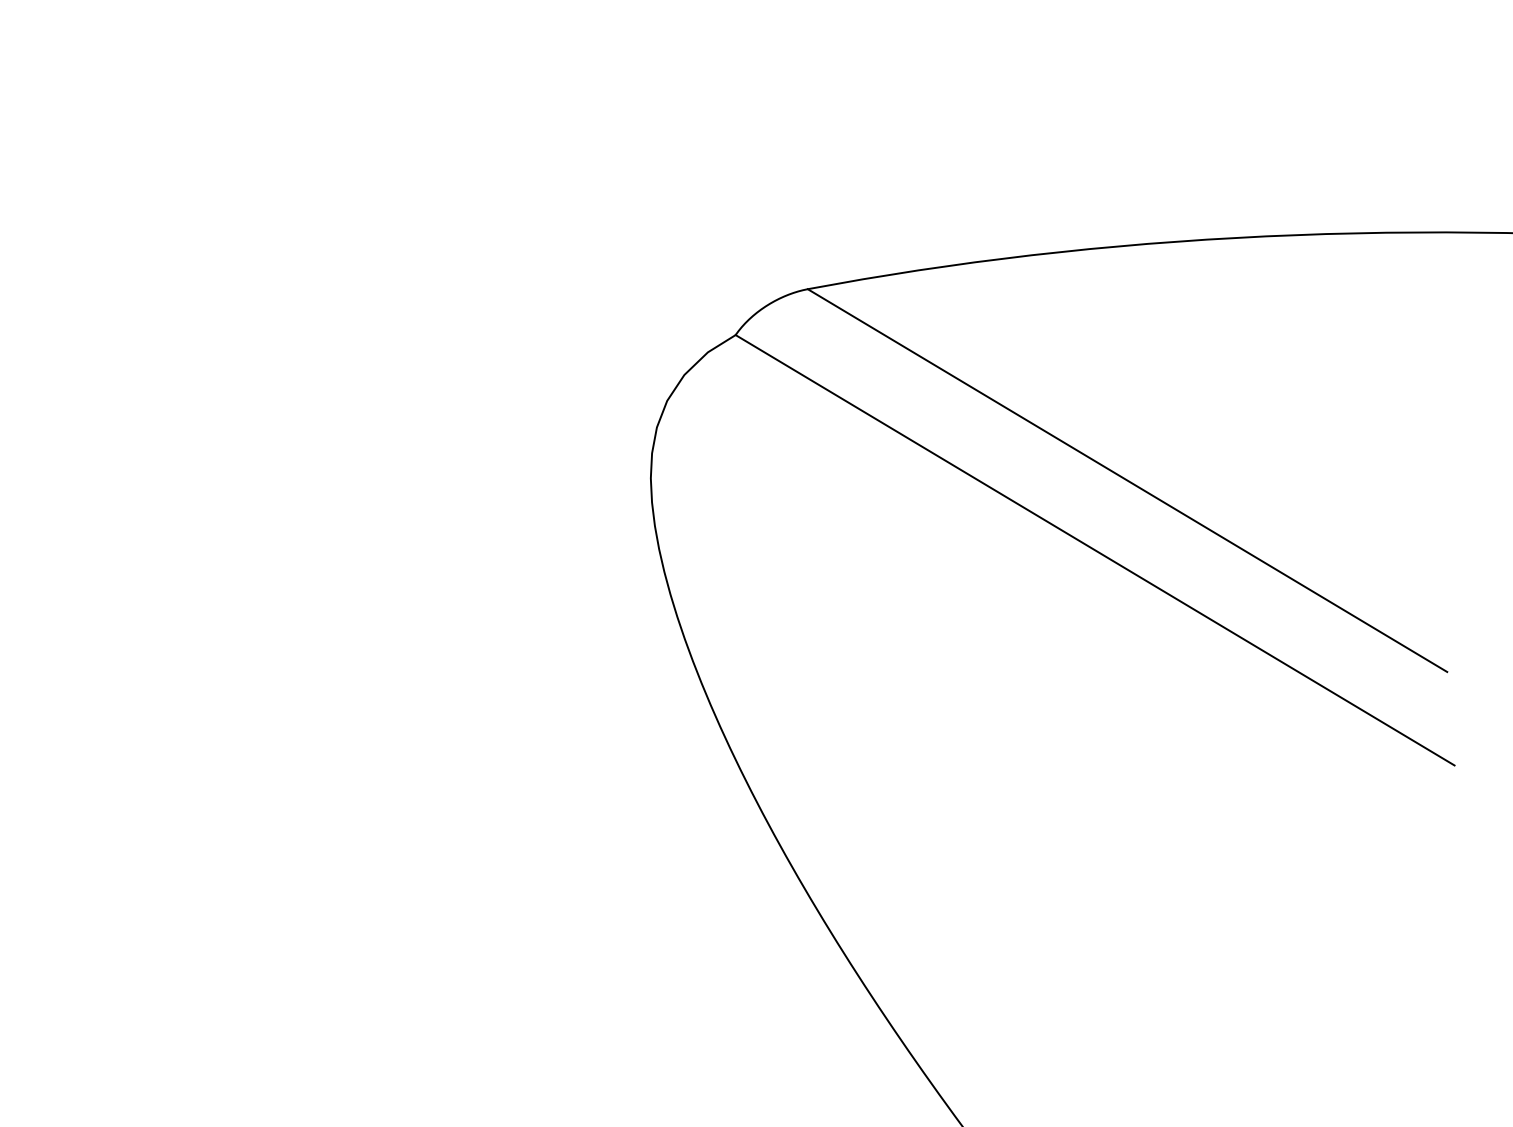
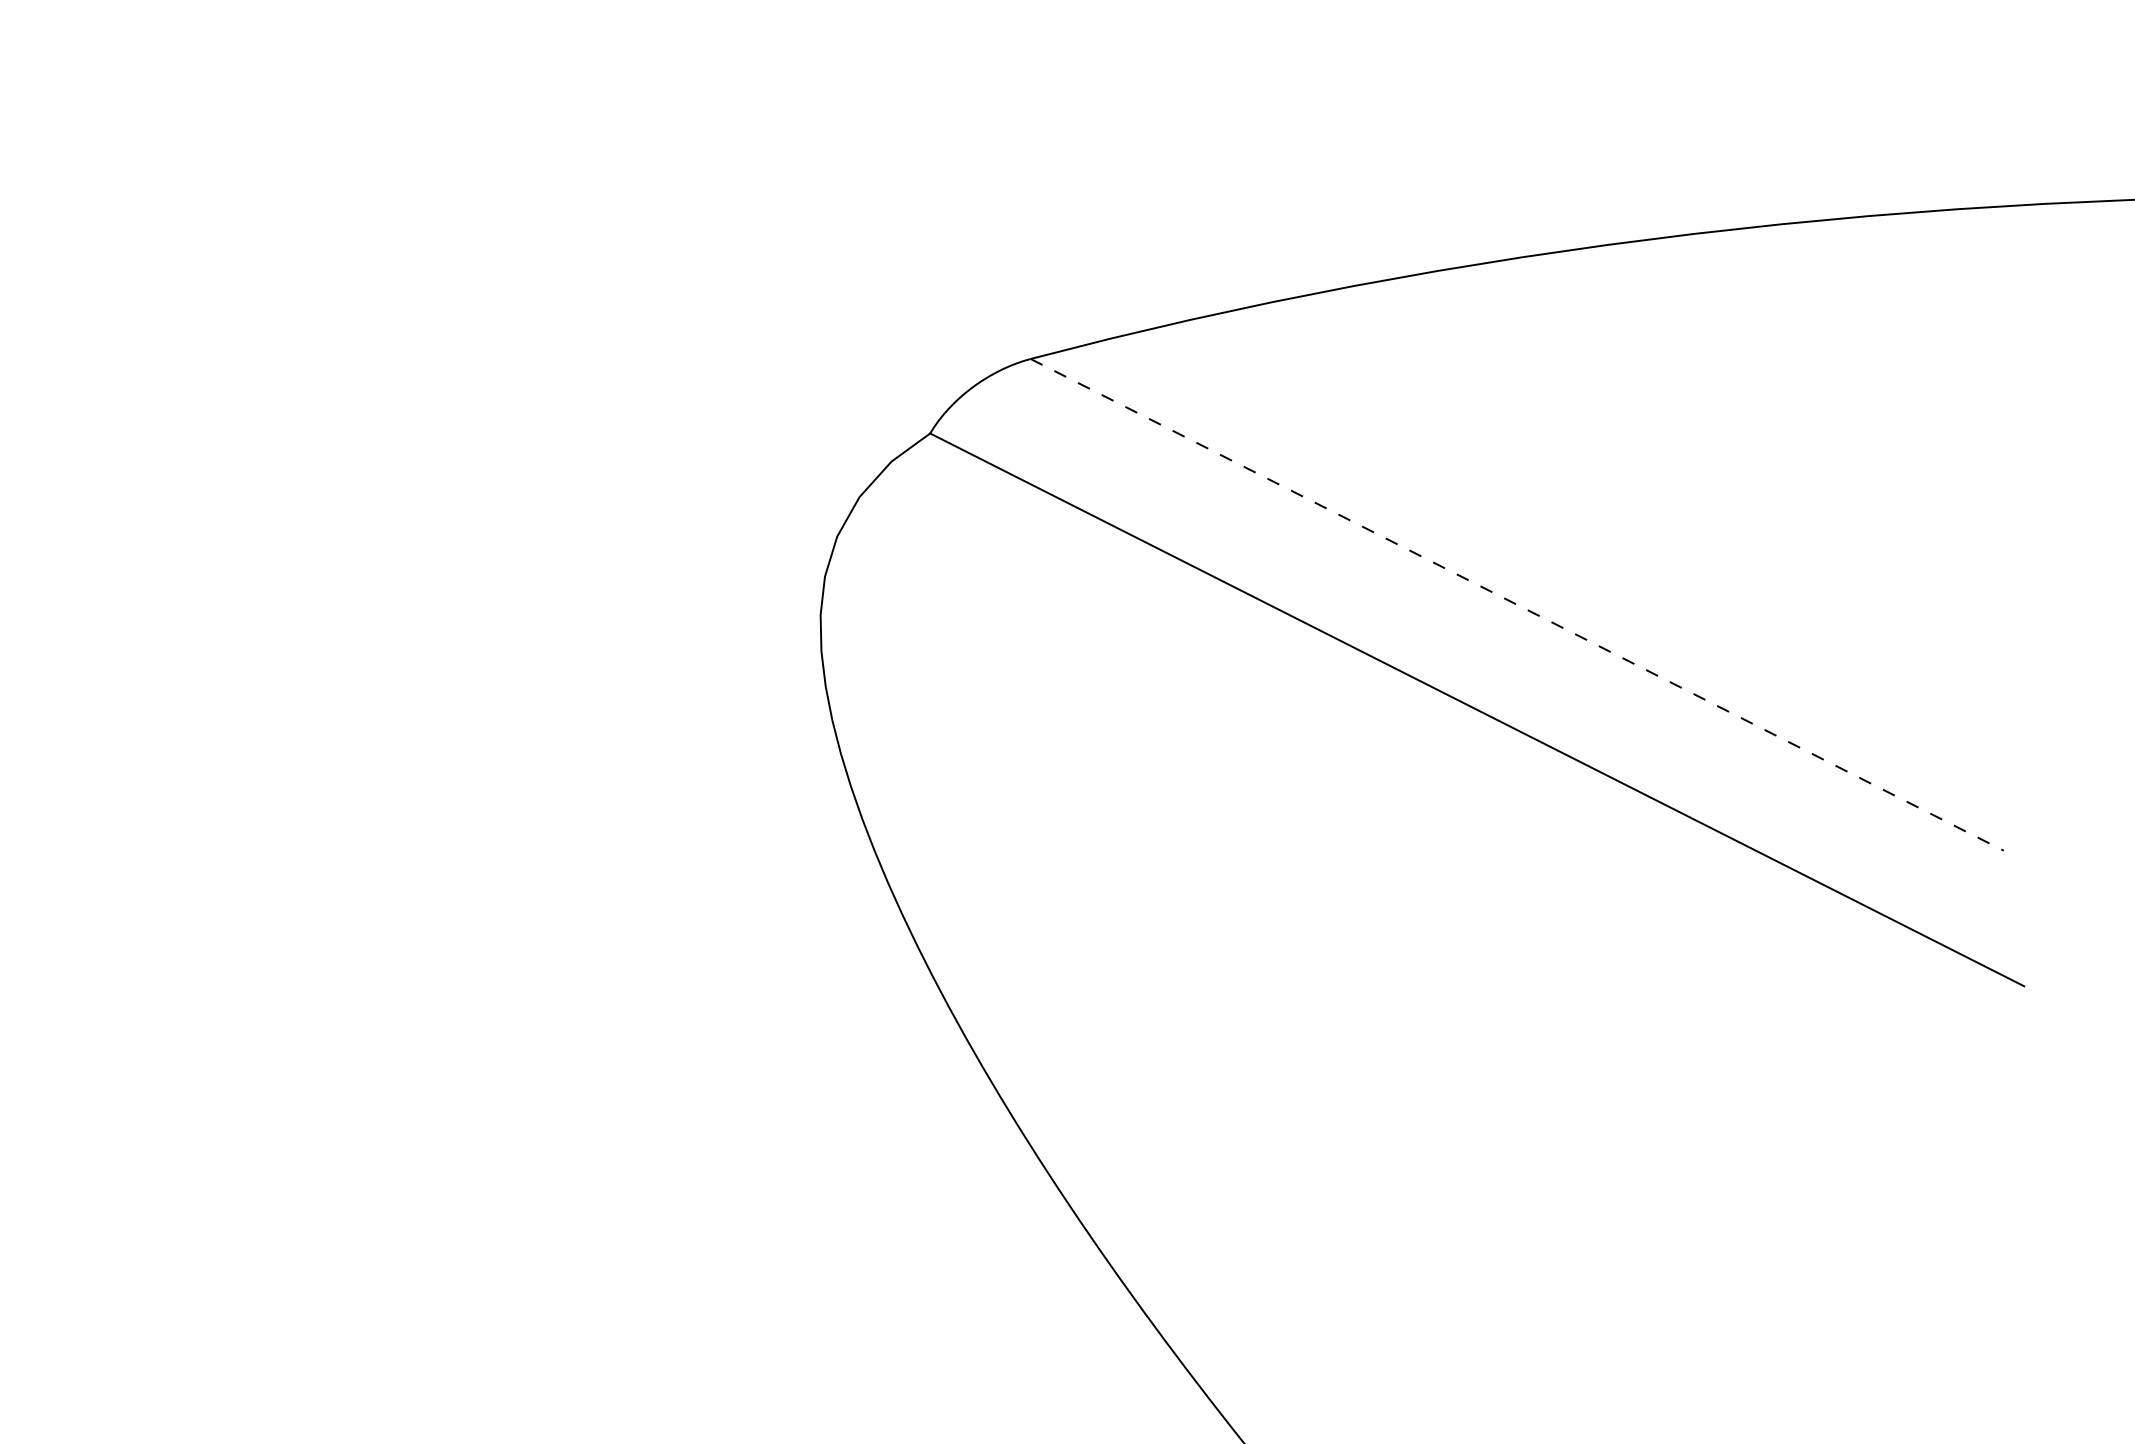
line: (1127, 480) -> (1517, 604), solid -> dashed

